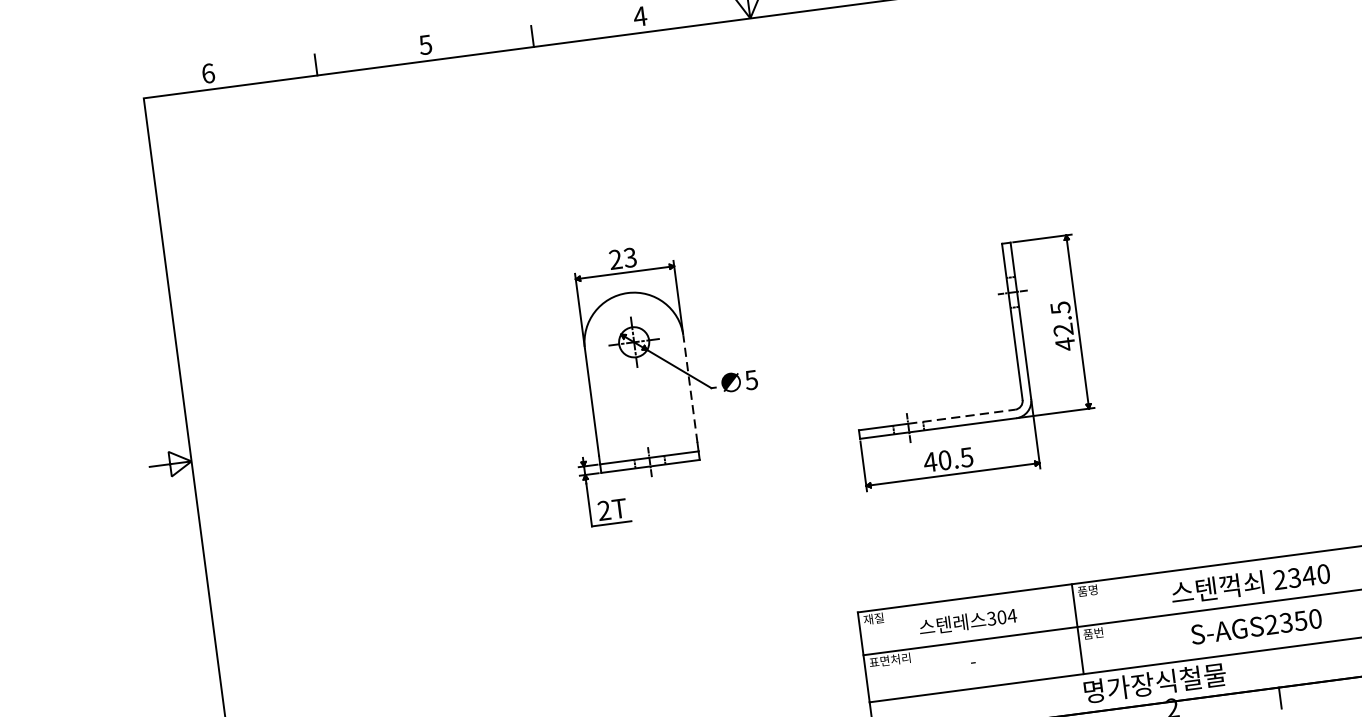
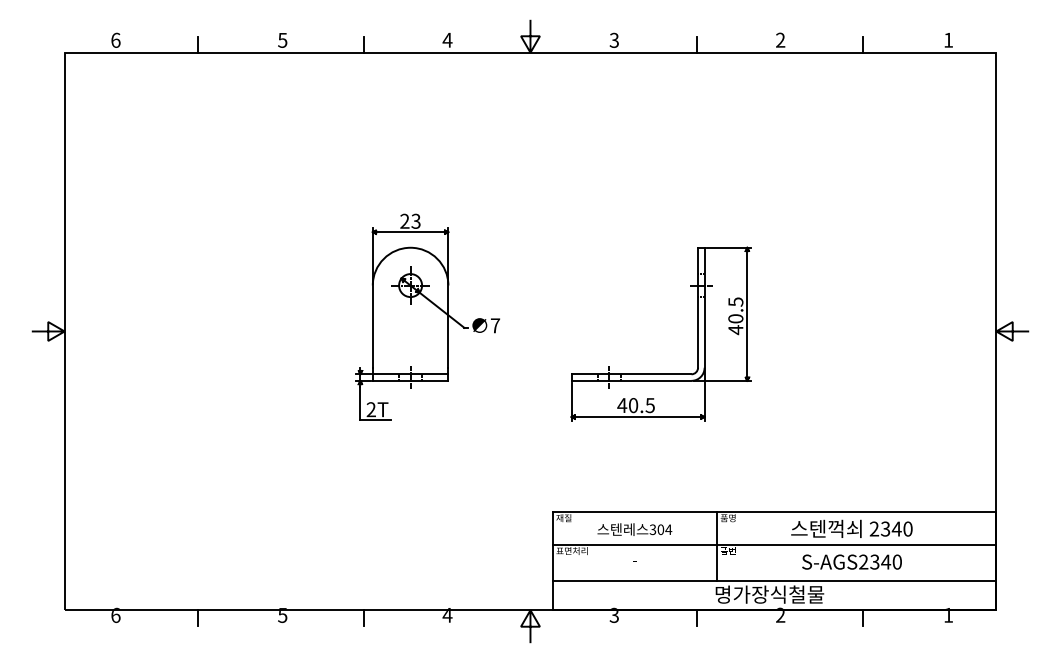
text: (1062, 329) -> (735, 318), 42.5 -> 40.5
text: (751, 379) -> (495, 325), 5 -> 7
line: (690, 389) -> (448, 326), dashed -> solid
line: (961, 416) -> (650, 374), dashed -> solid
text: (1301, 620) -> (886, 561), S-AGS2350 -> S-AGS2340

